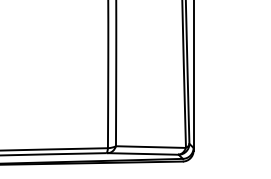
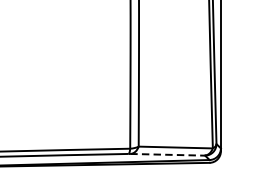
line: (143, 153) -> (167, 154), solid -> dashed

